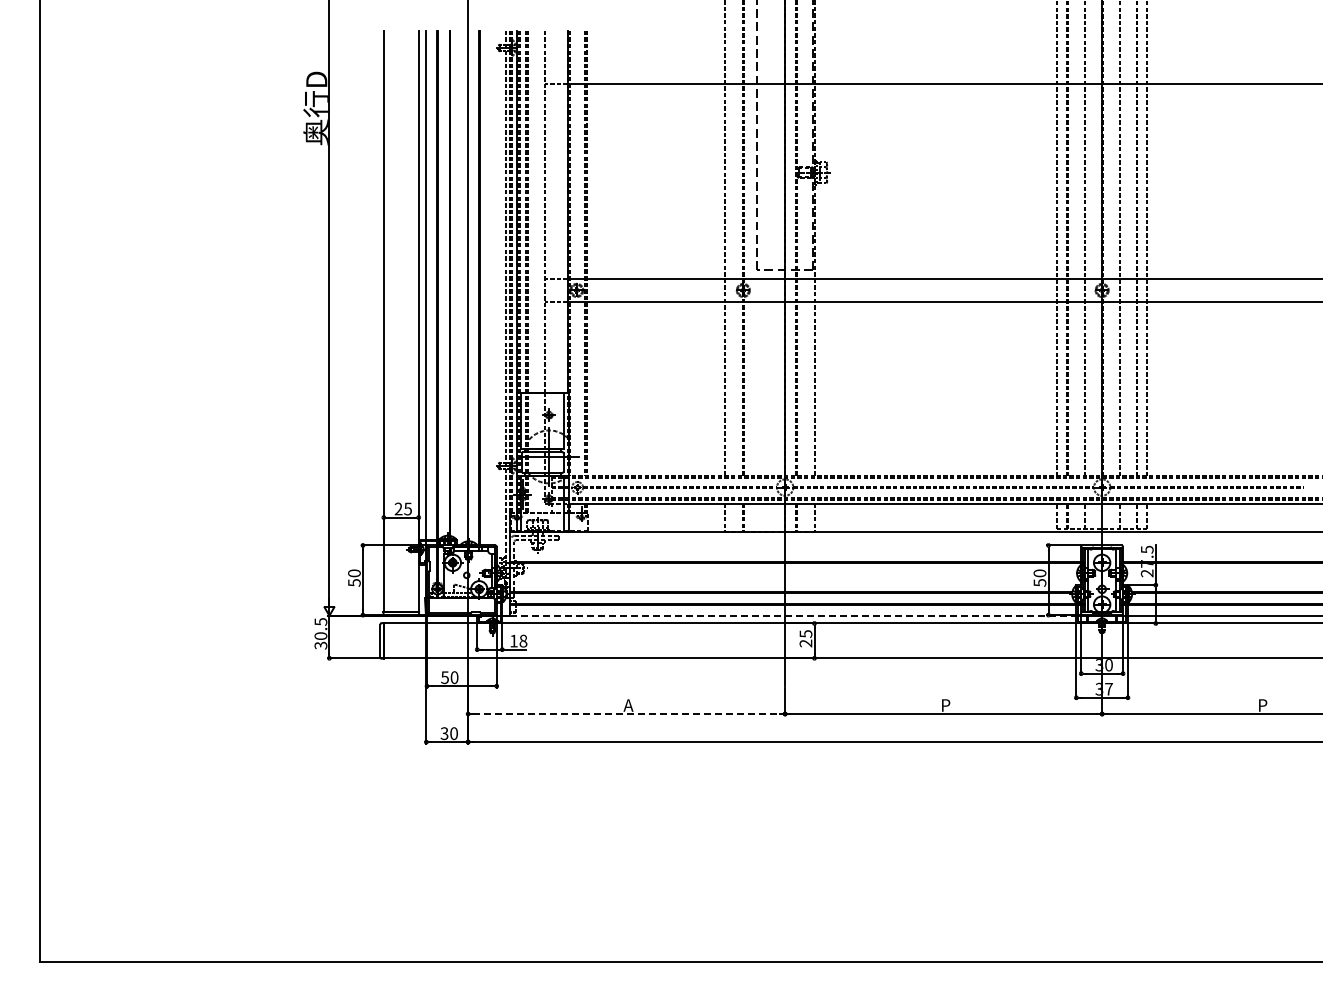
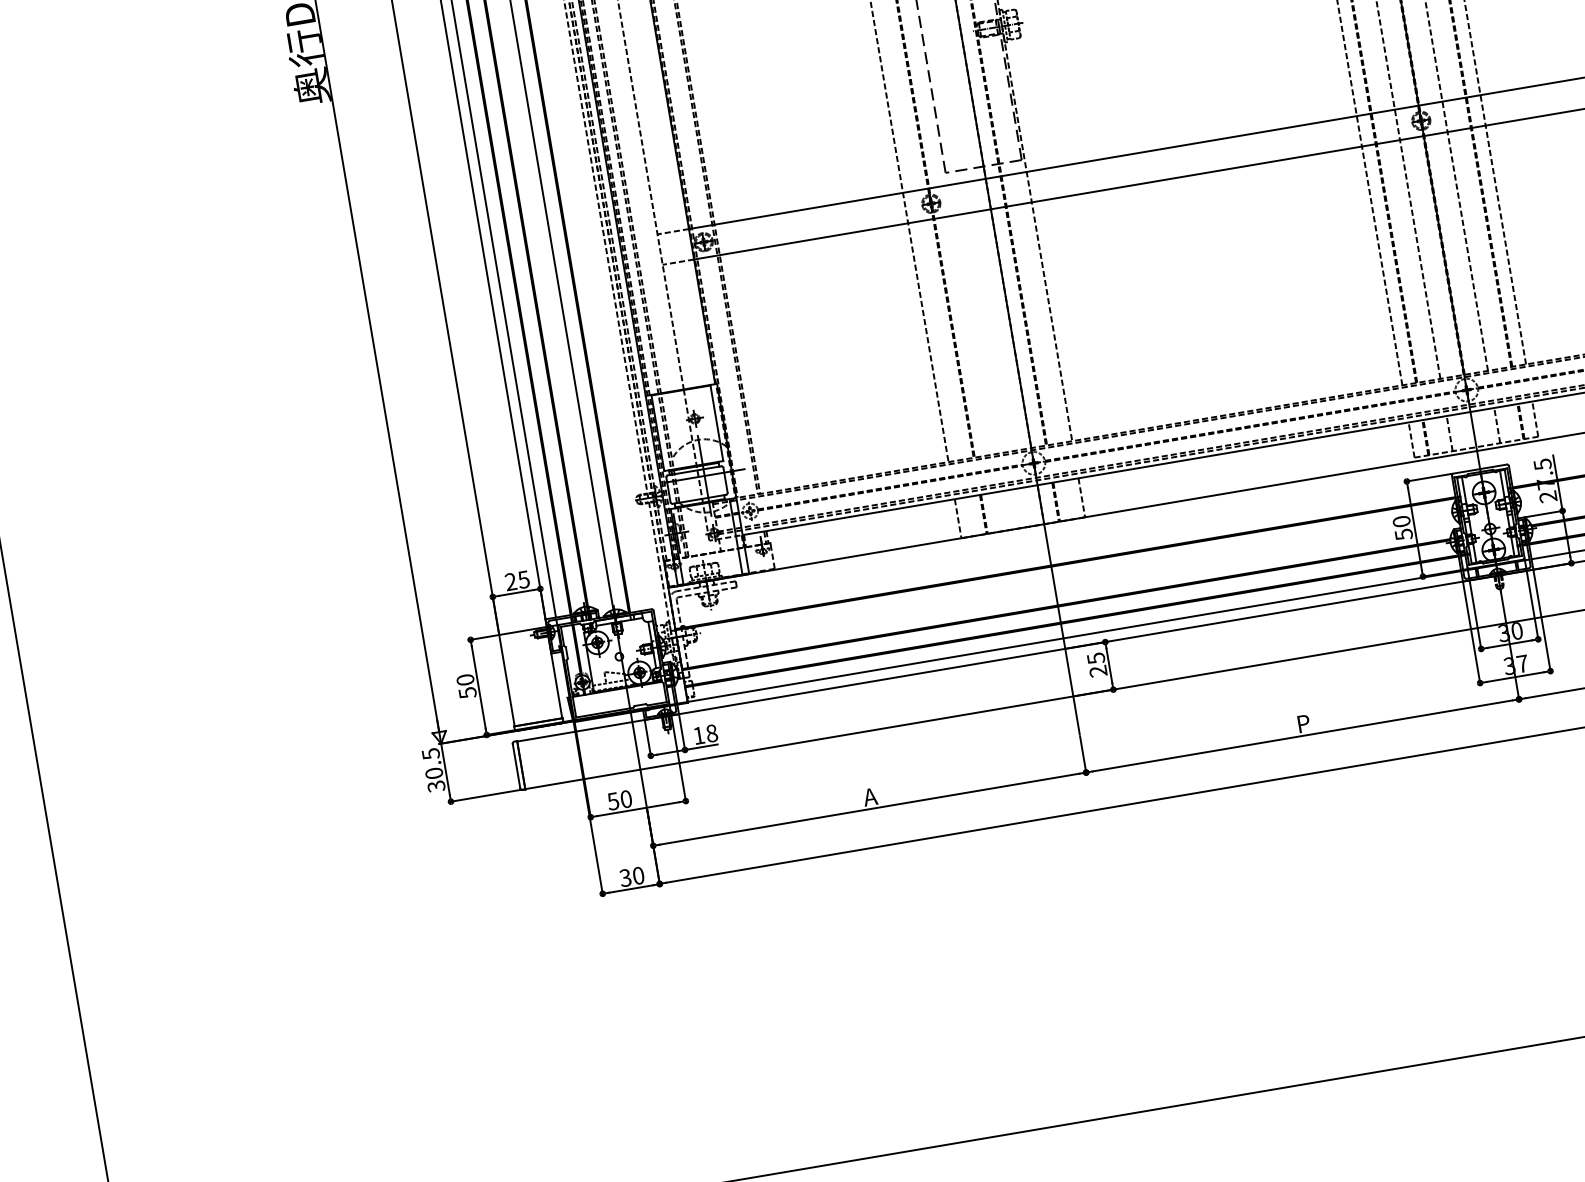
line: (793, 615) -> (1074, 636), dashed -> solid
line: (626, 714) -> (869, 809), dashed -> solid

